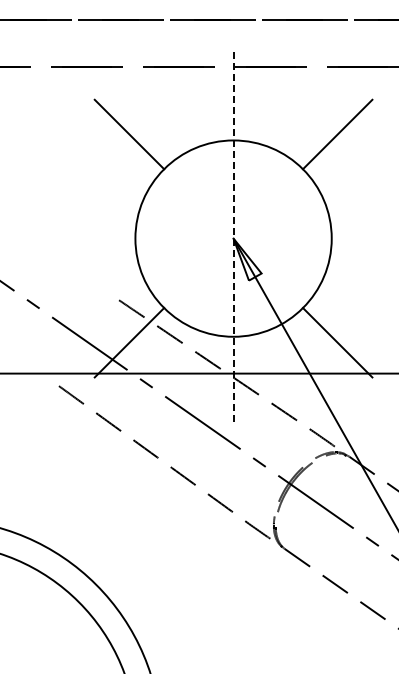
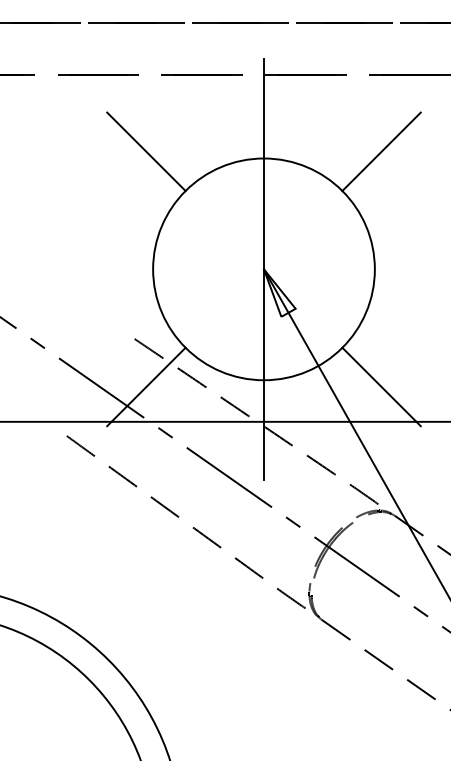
line: (233, 238) -> (263, 269), dashed -> solid

